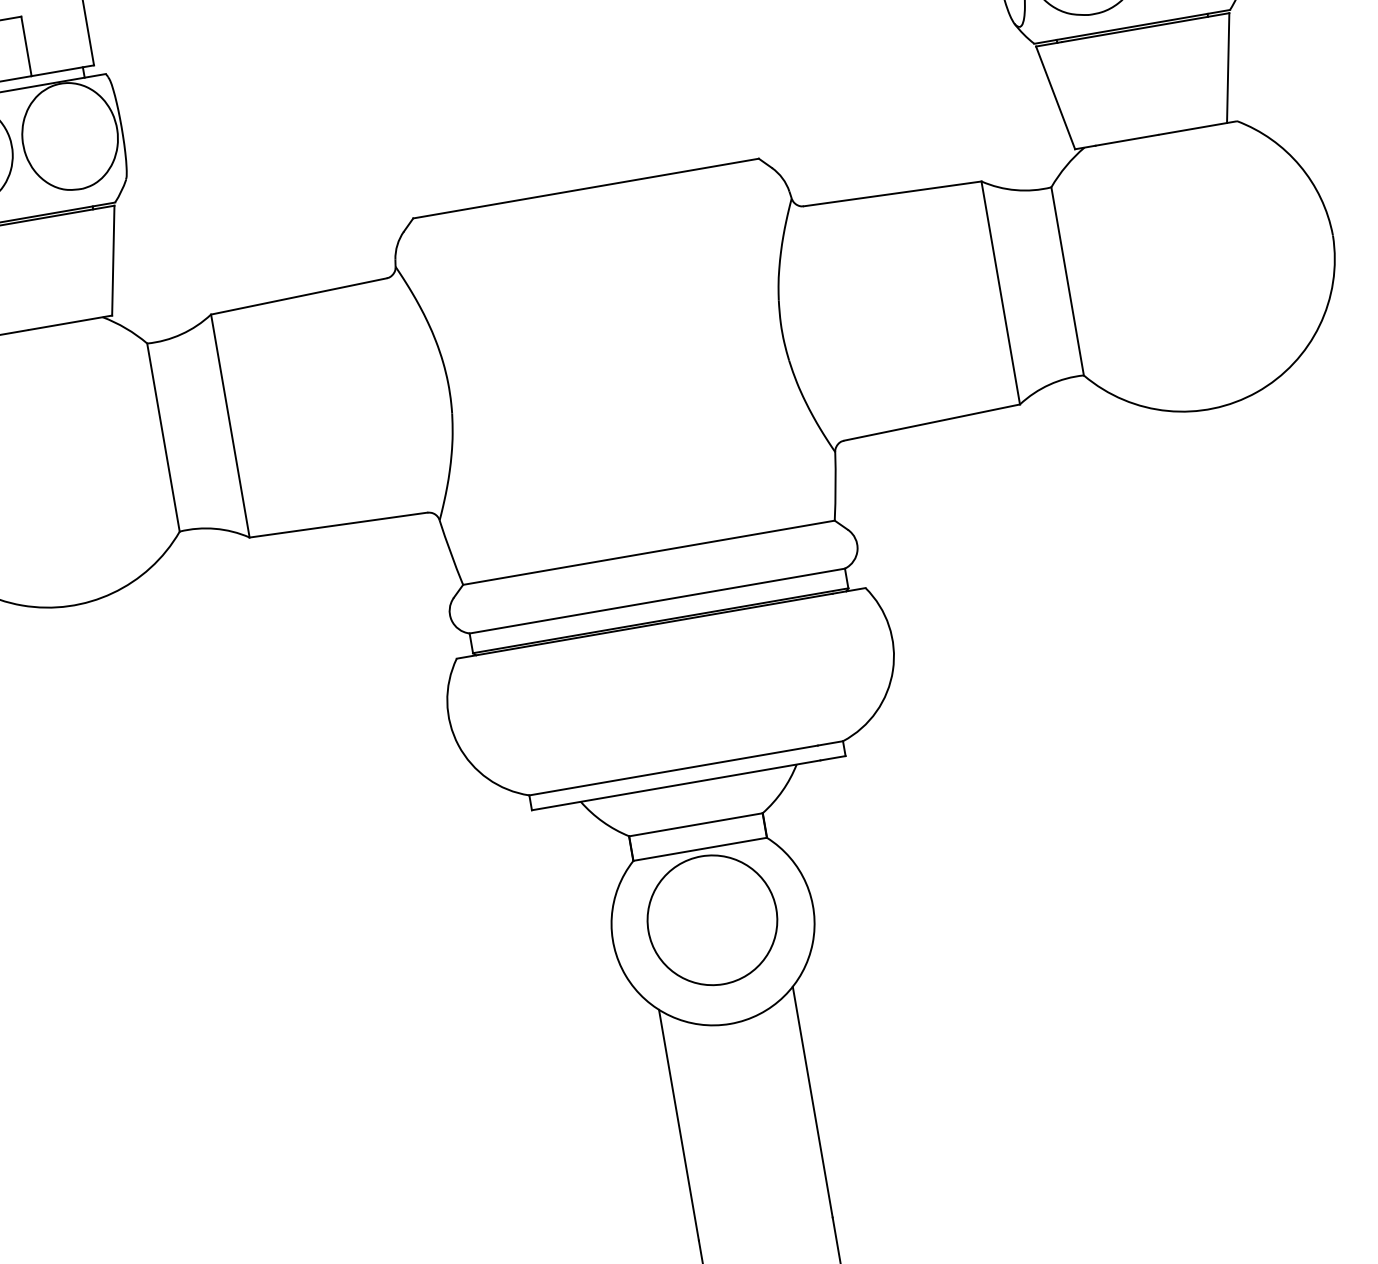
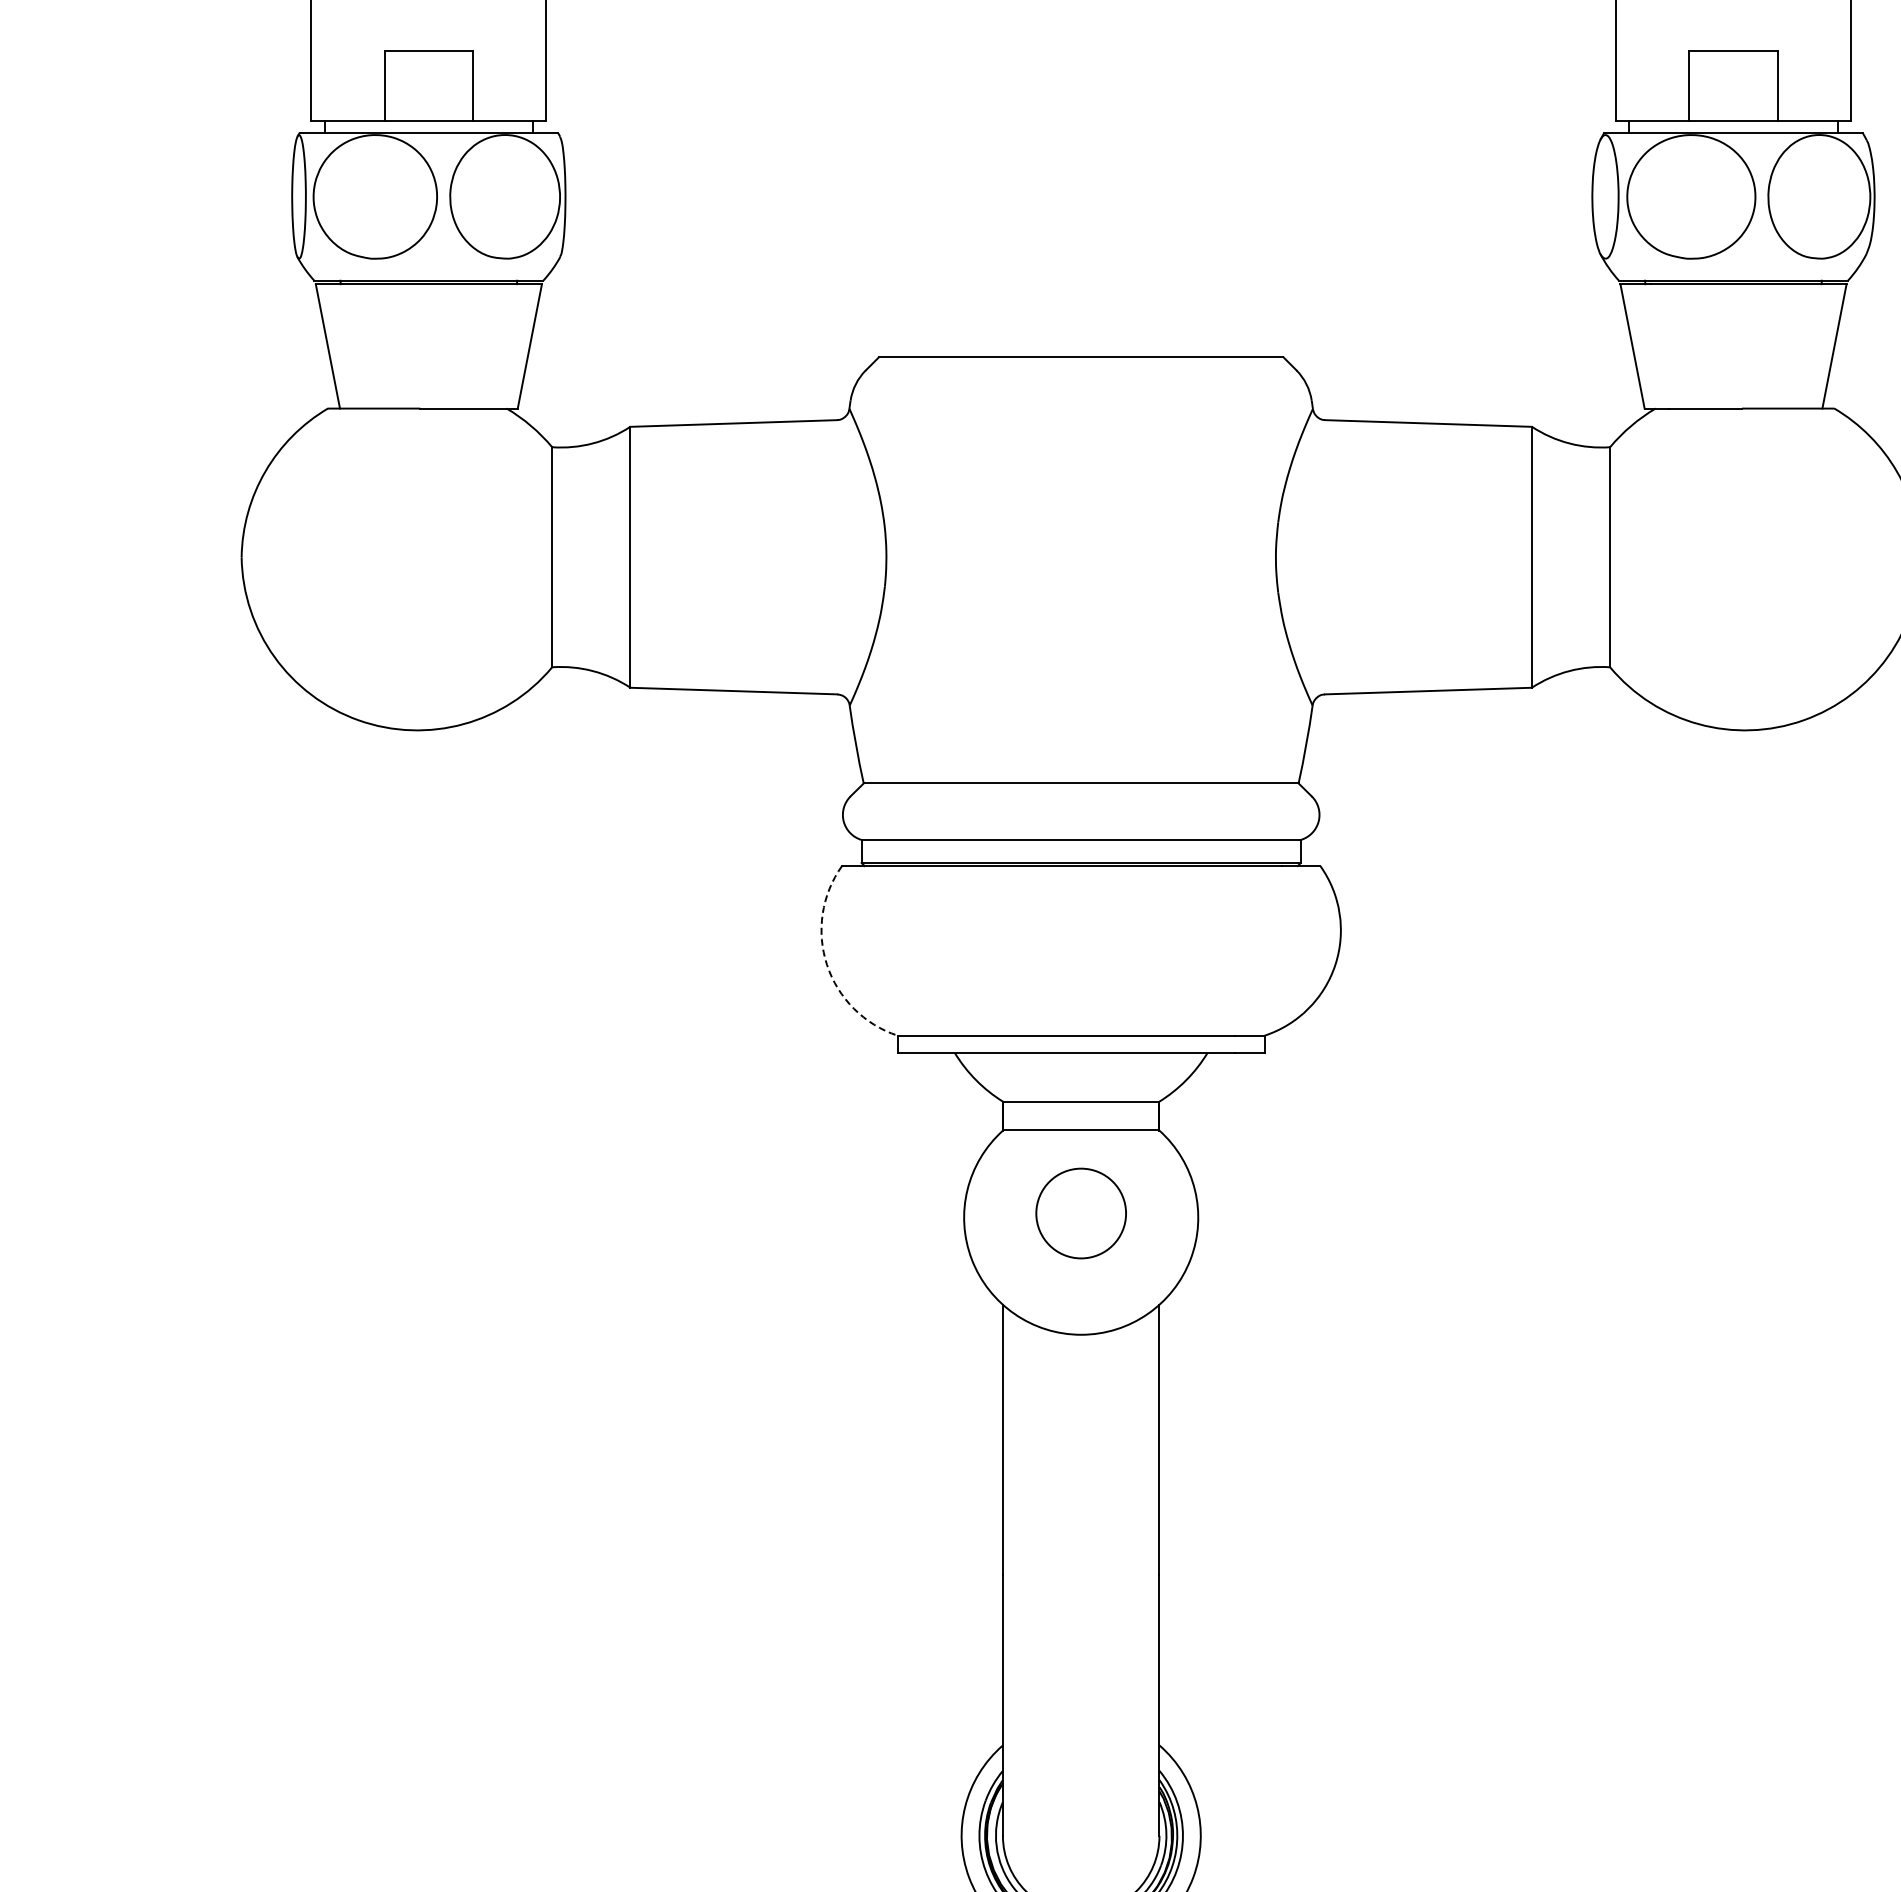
arc: (458, 744) -> (827, 964), solid -> dashed
circle: (712, 920) -> (1081, 1213), size x0.6

